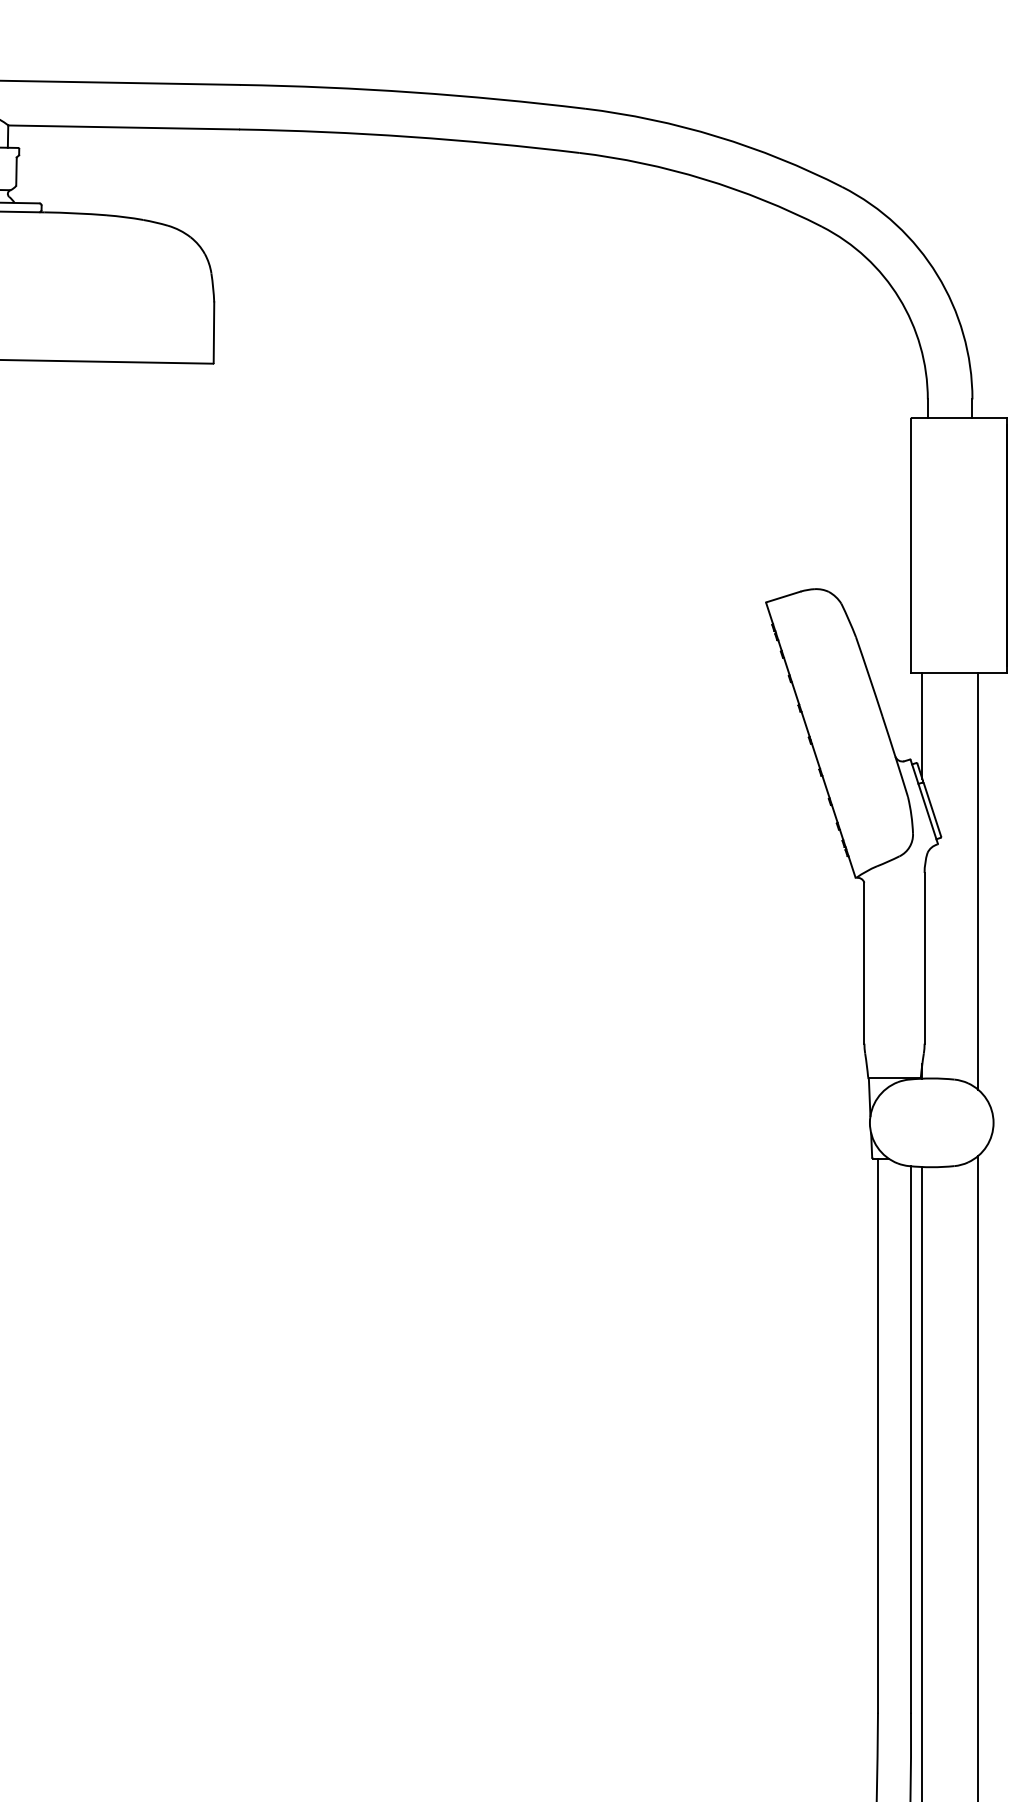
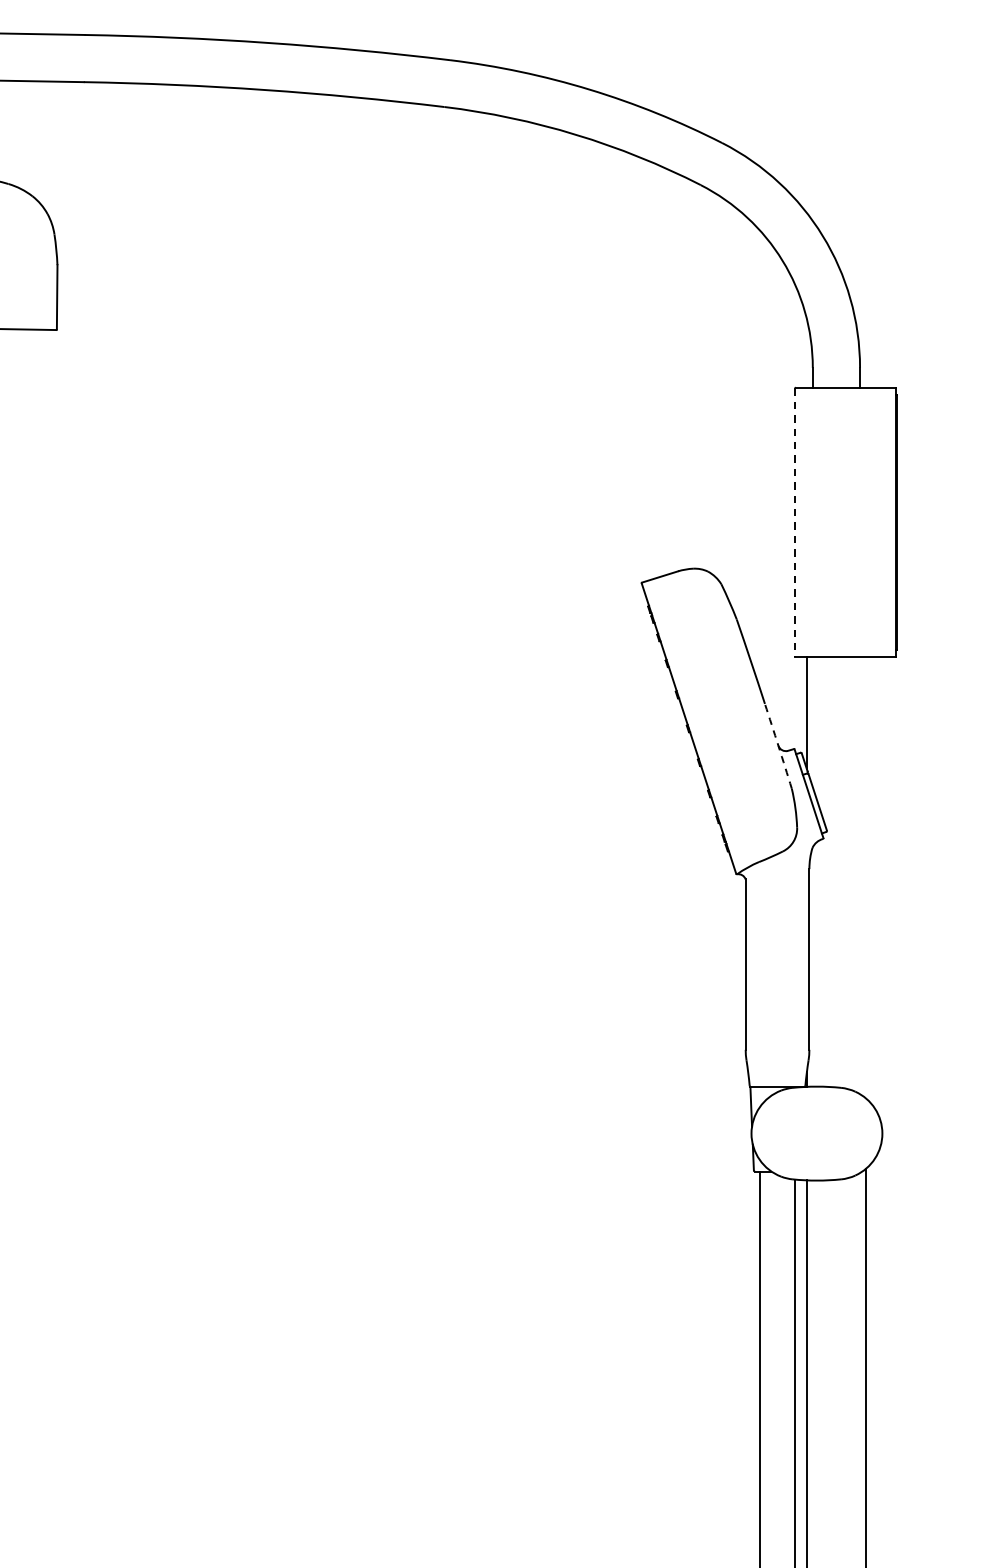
line: (911, 545) -> (795, 522), solid -> dashed
arc: (895, 756) -> (778, 745), solid -> dashed
line: (978, 880) -> (866, 877), removed

